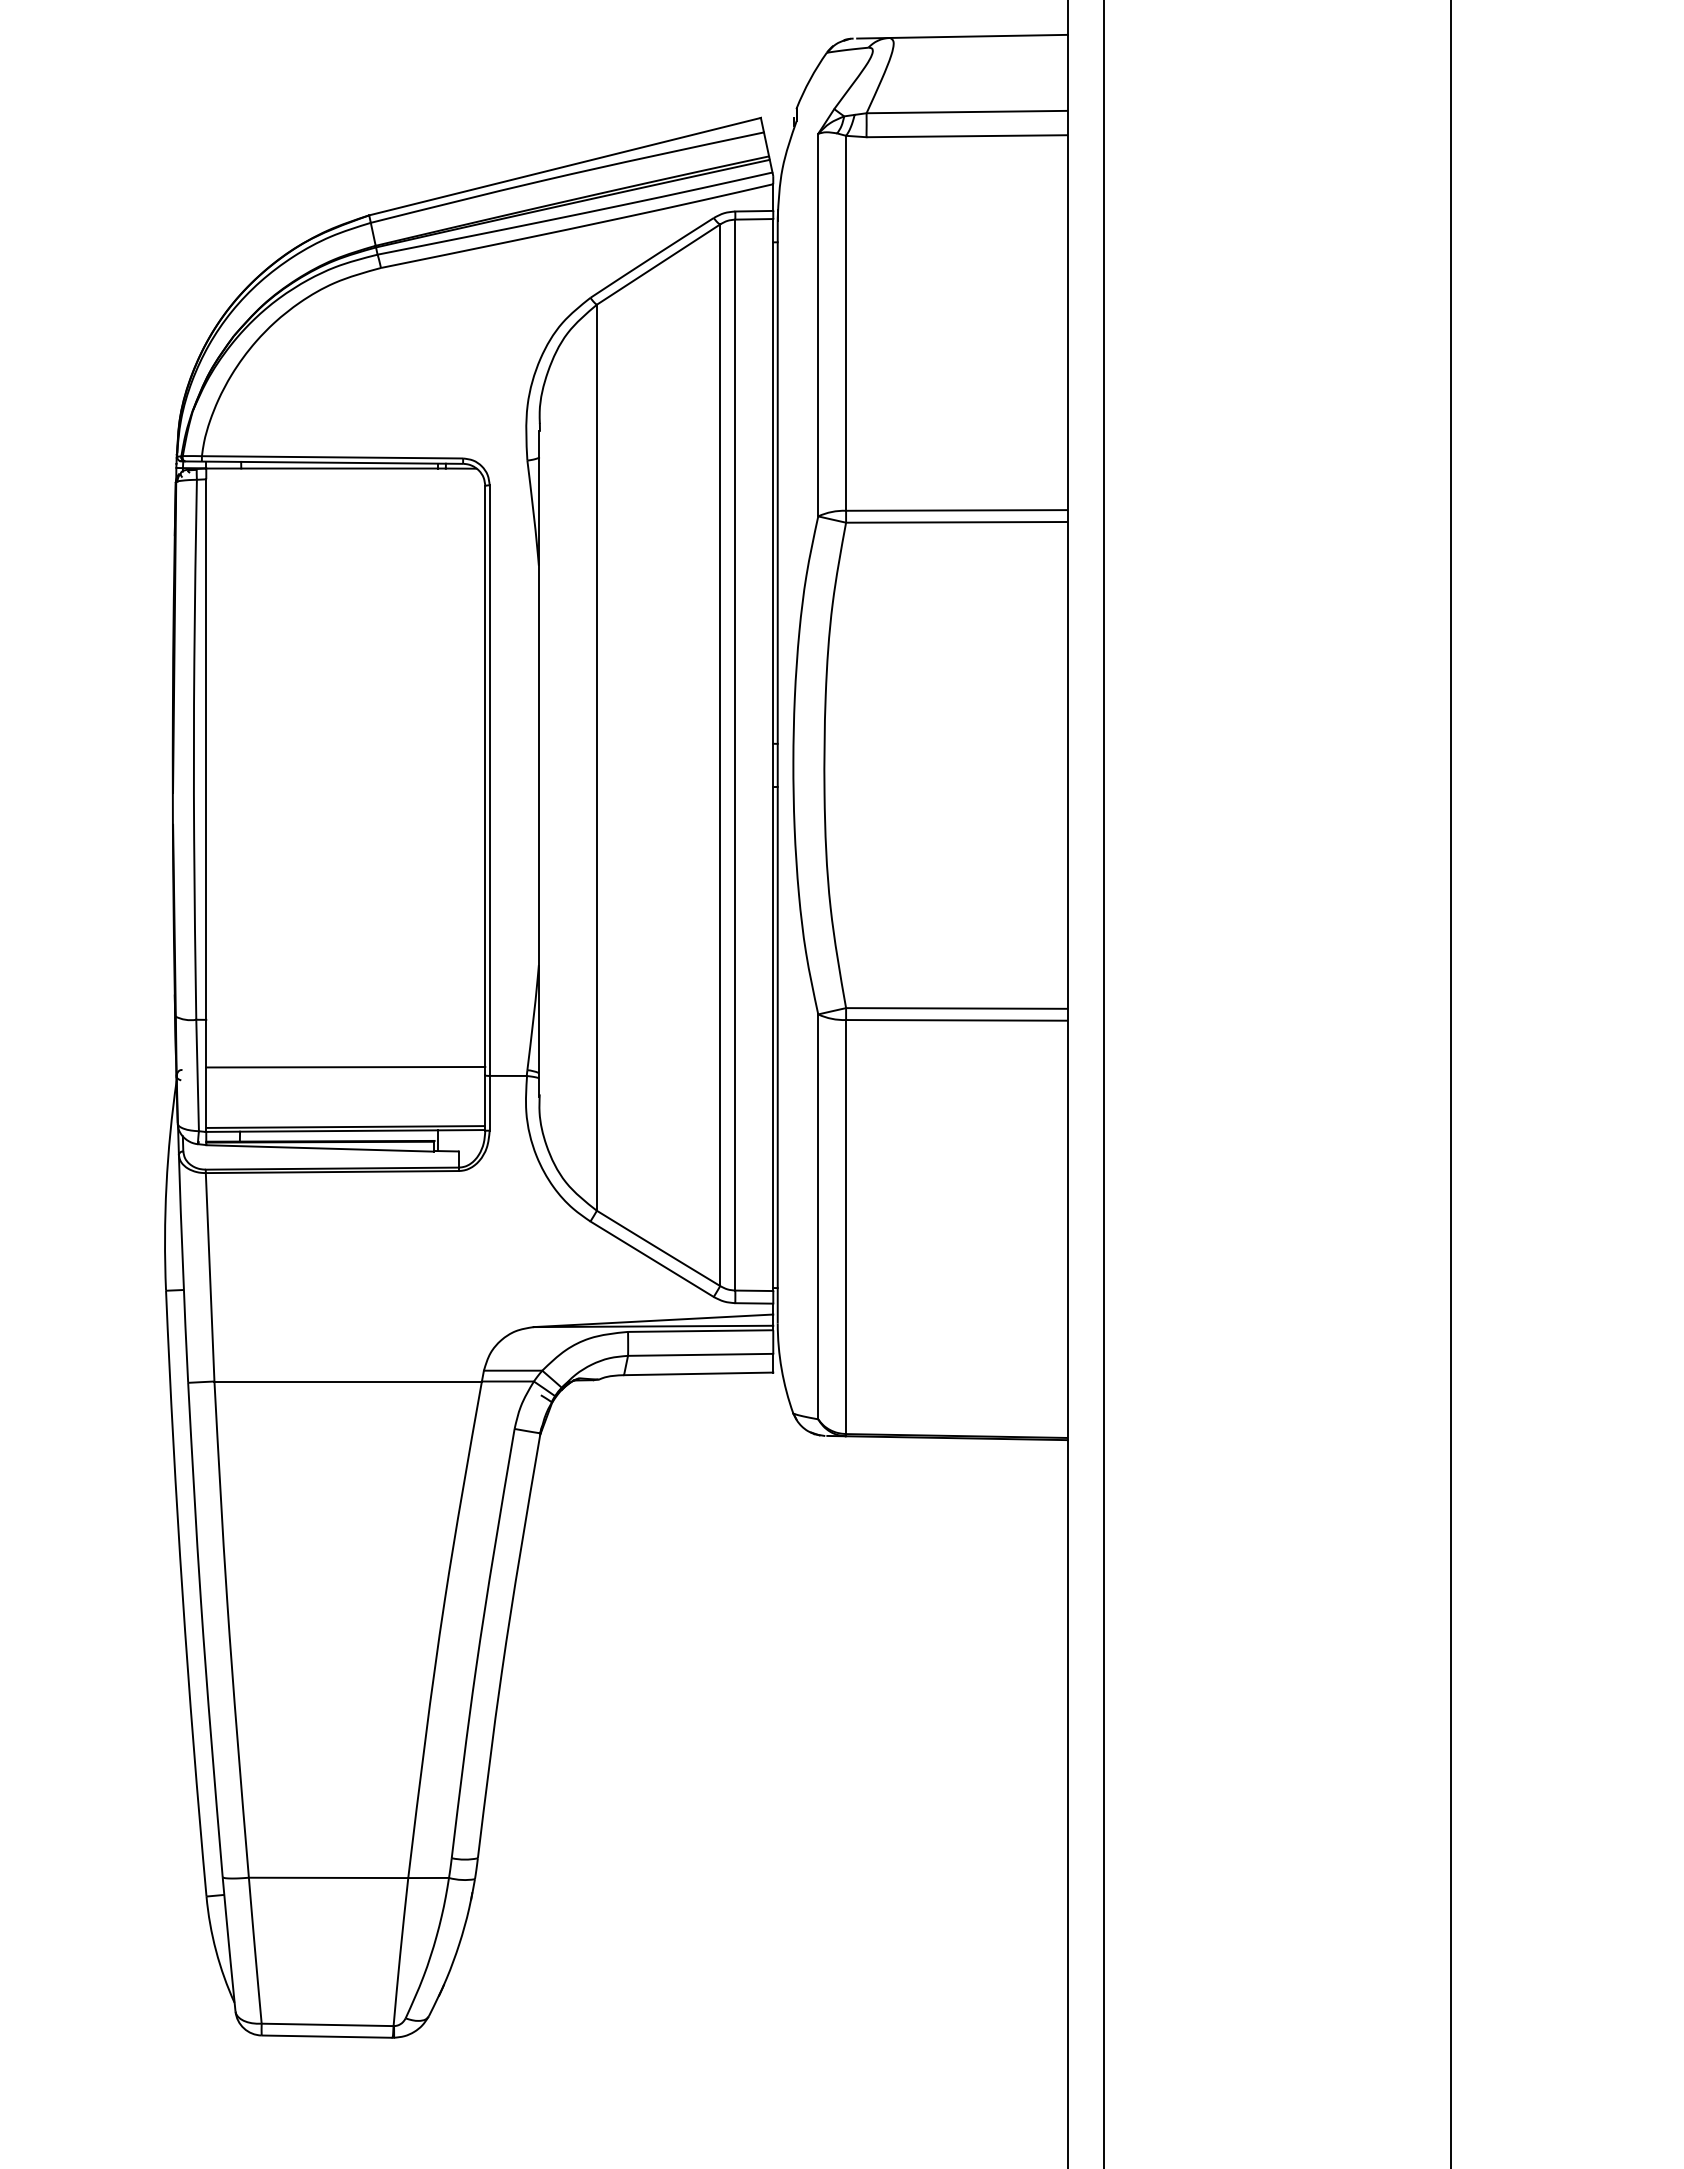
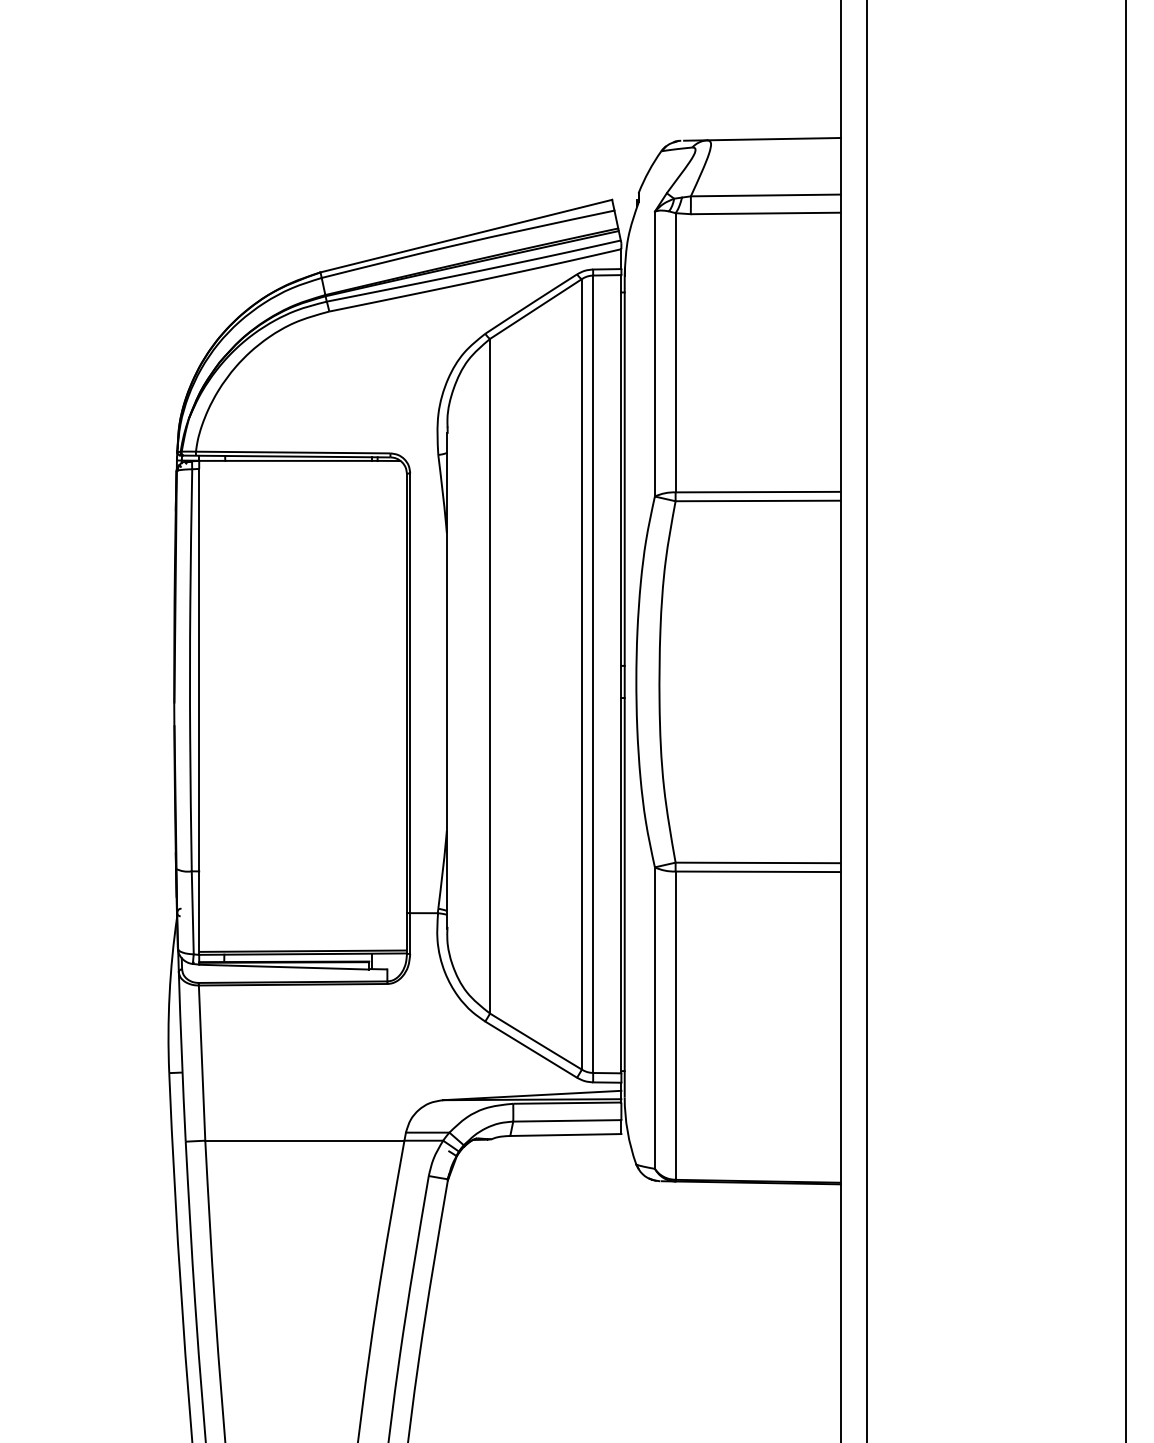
line: (345, 1066) -> (302, 906), removed

